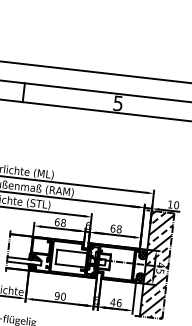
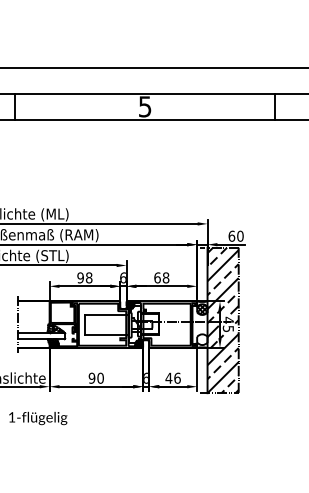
text: (170, 203) -> (231, 235), 10 -> 60
text: (57, 221) -> (80, 277), 68 -> 98
hatch: (140, 277) -> (202, 339), removed

